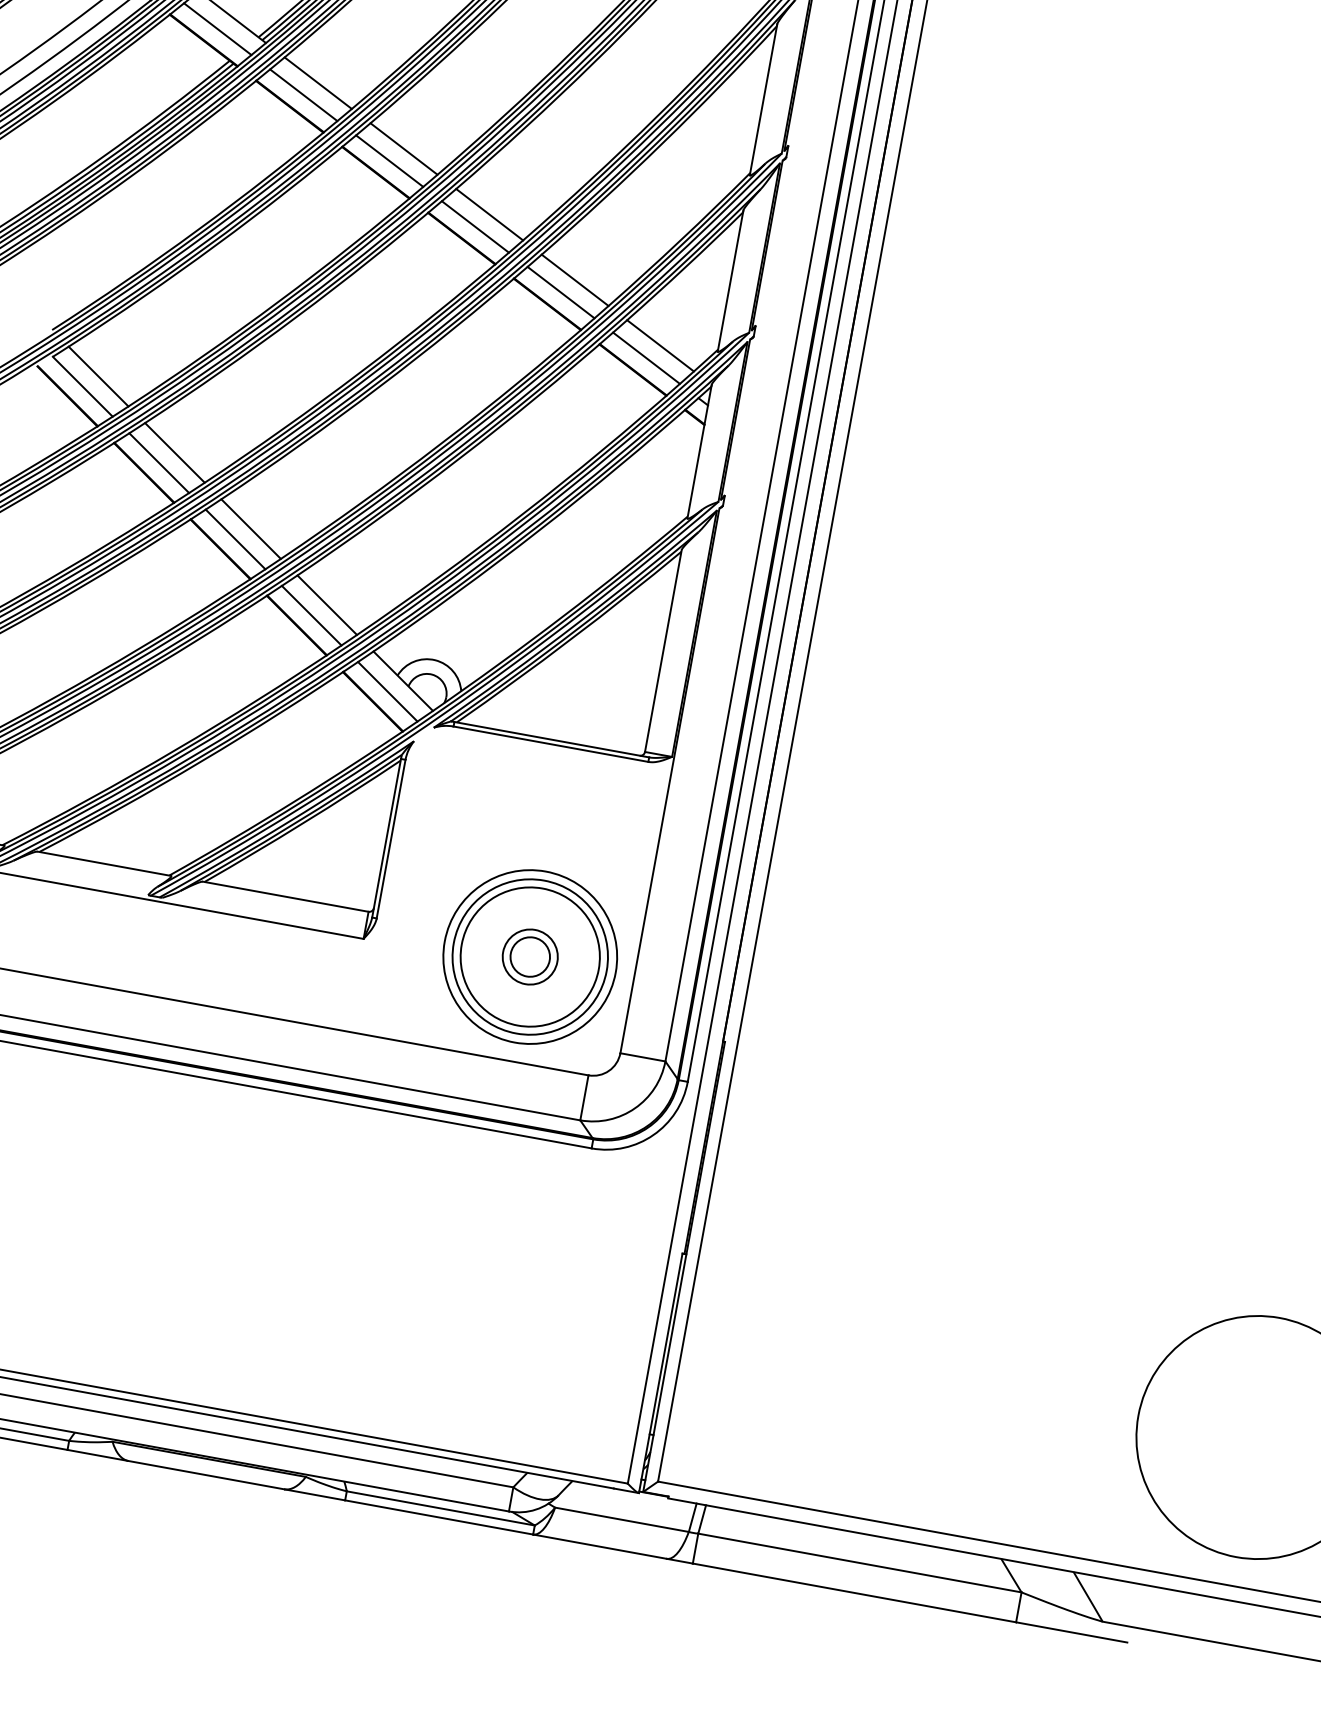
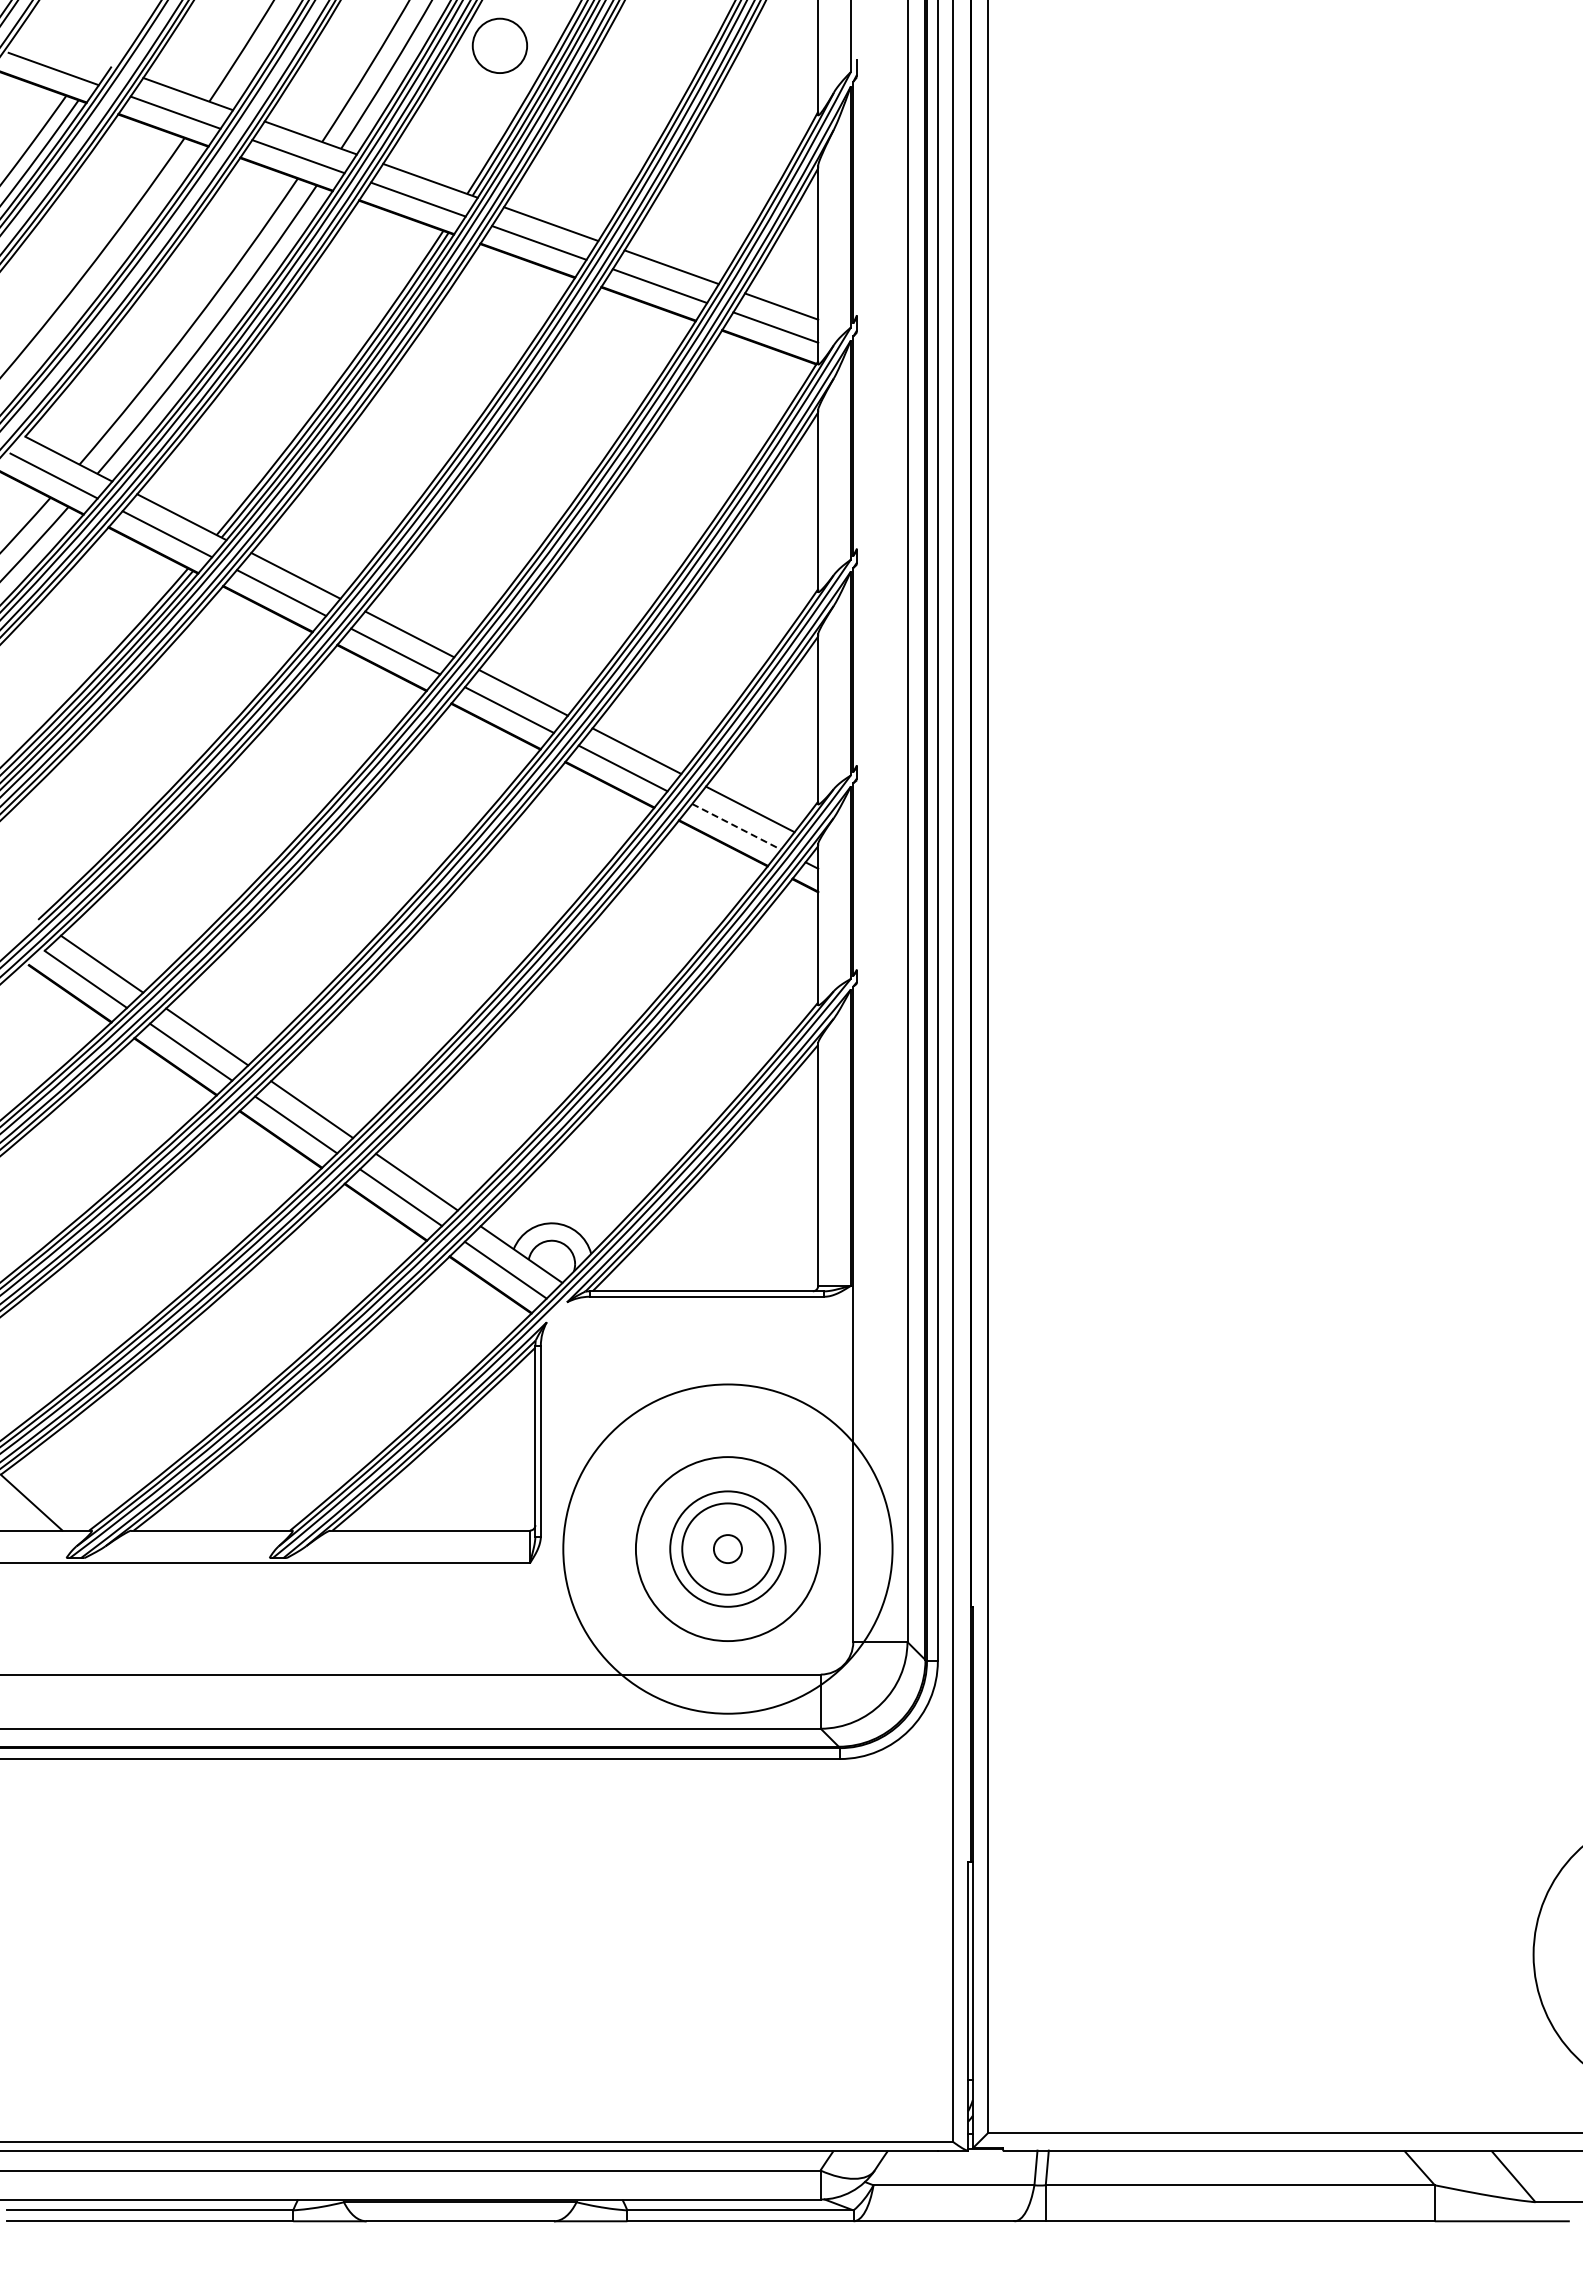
line: (646, 357) -> (736, 826), solid -> dashed
circle: (529, 956) -> (727, 1548), size x0.6
circle: (529, 956) -> (727, 1548), size x0.7
circle: (529, 956) -> (727, 1548), size x1.4
circle: (529, 957) -> (727, 1549), size x1.6

